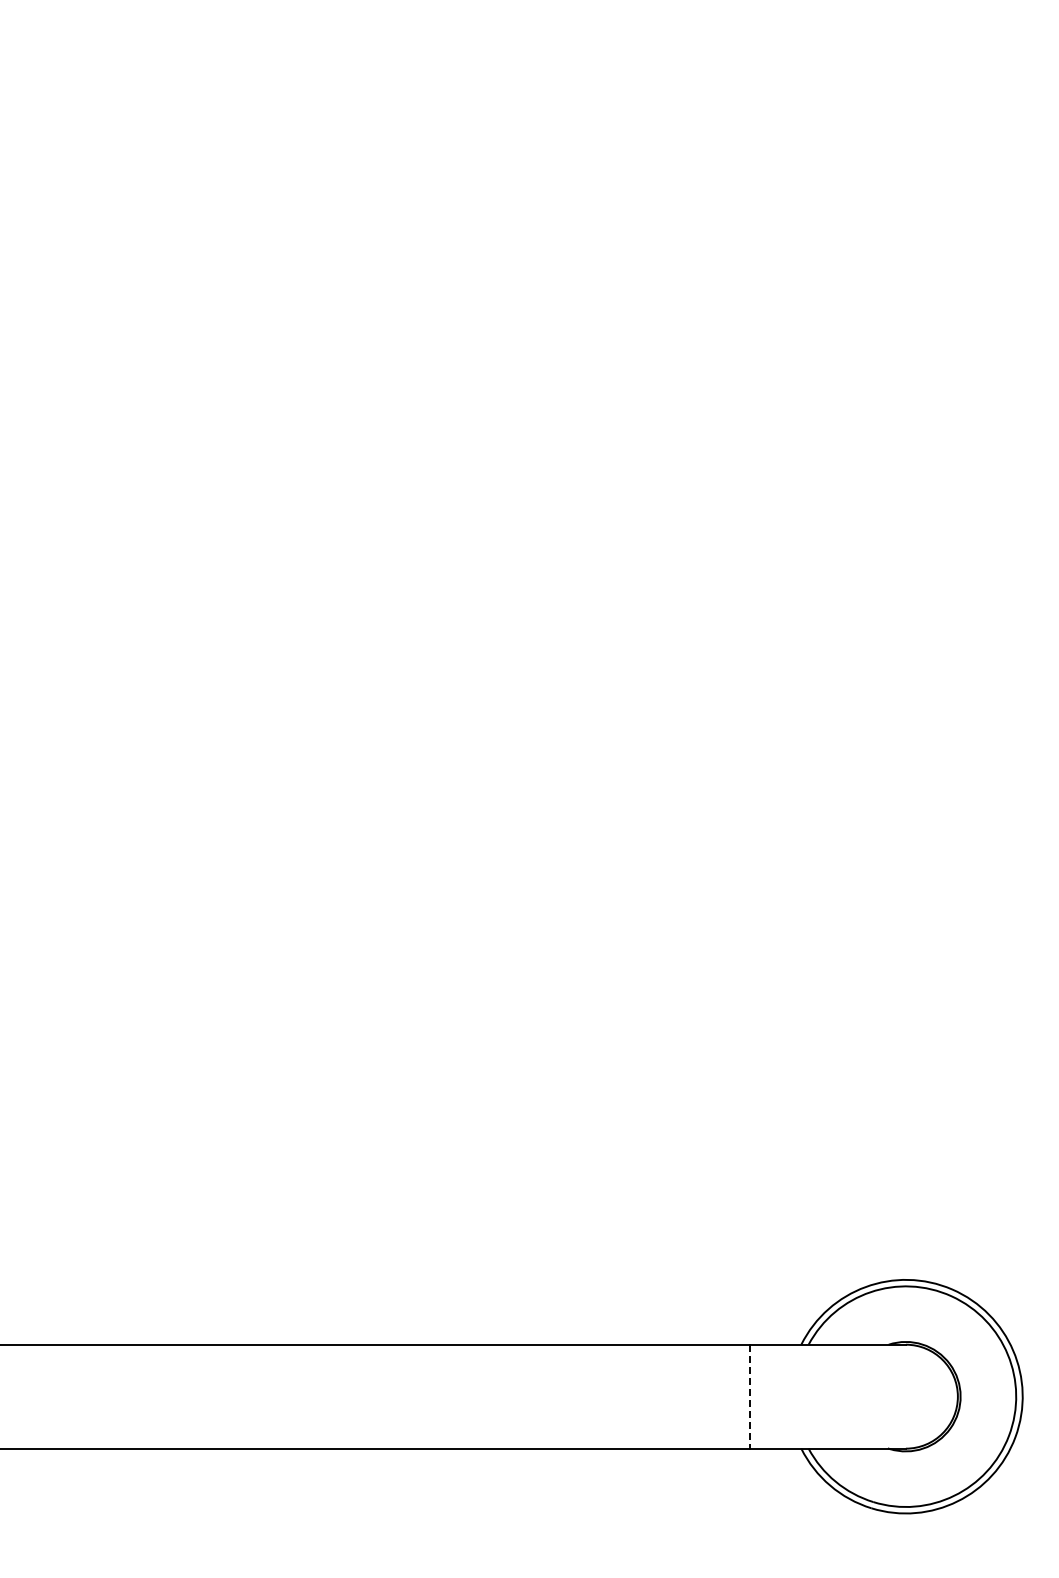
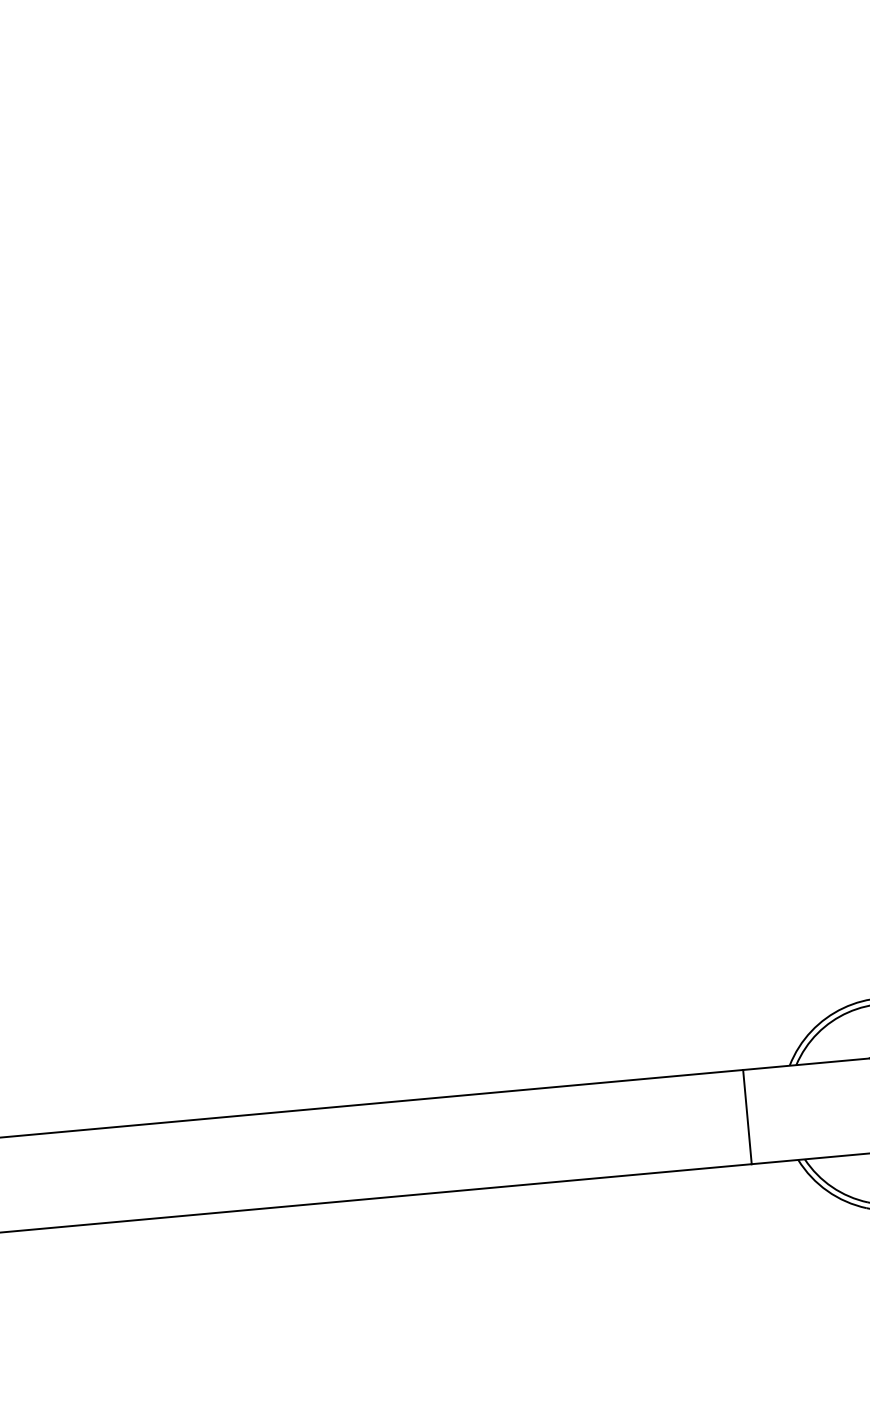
line: (749, 1396) -> (746, 1116), dashed -> solid

